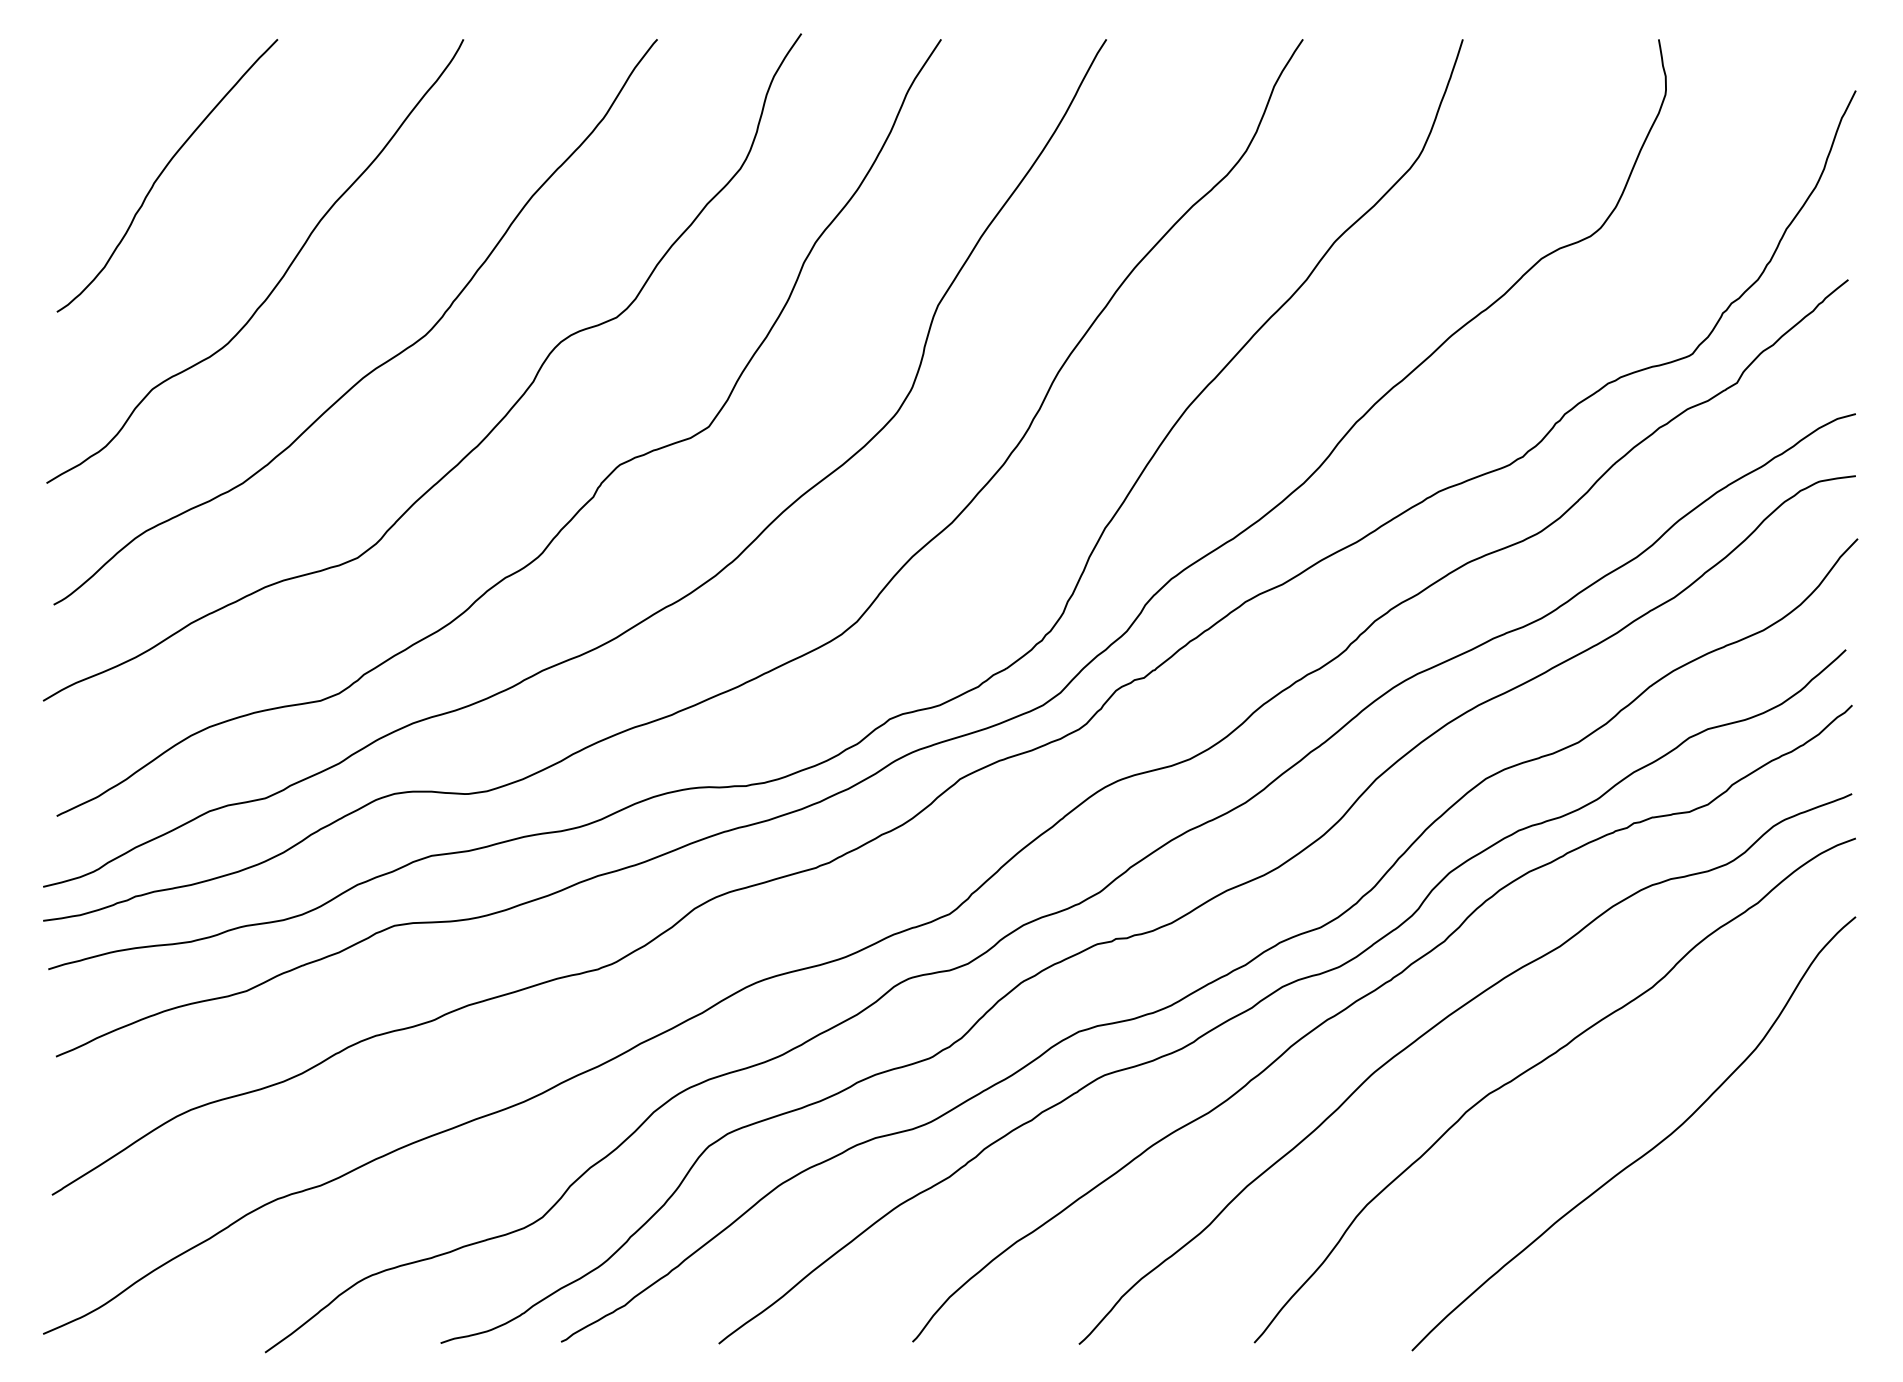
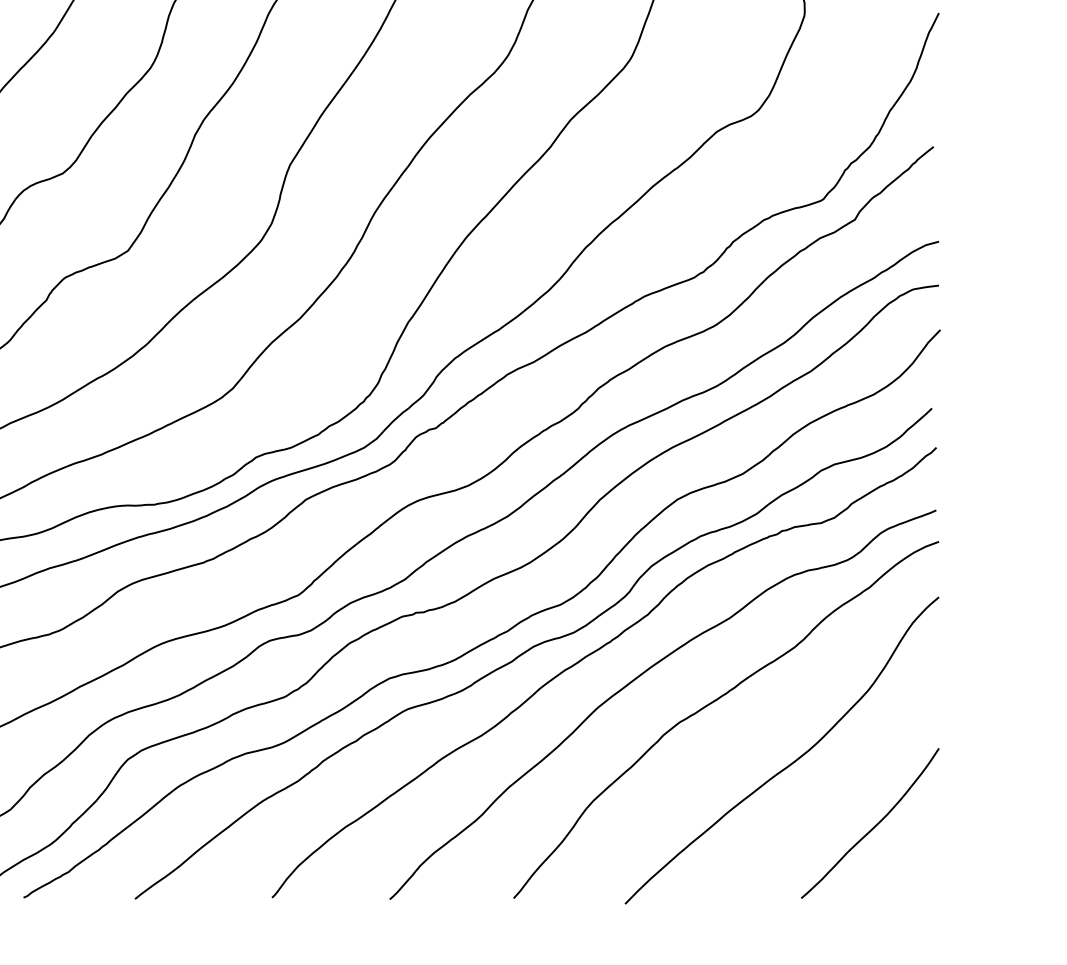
curve: (1763, 1241) -> (873, 826), added

